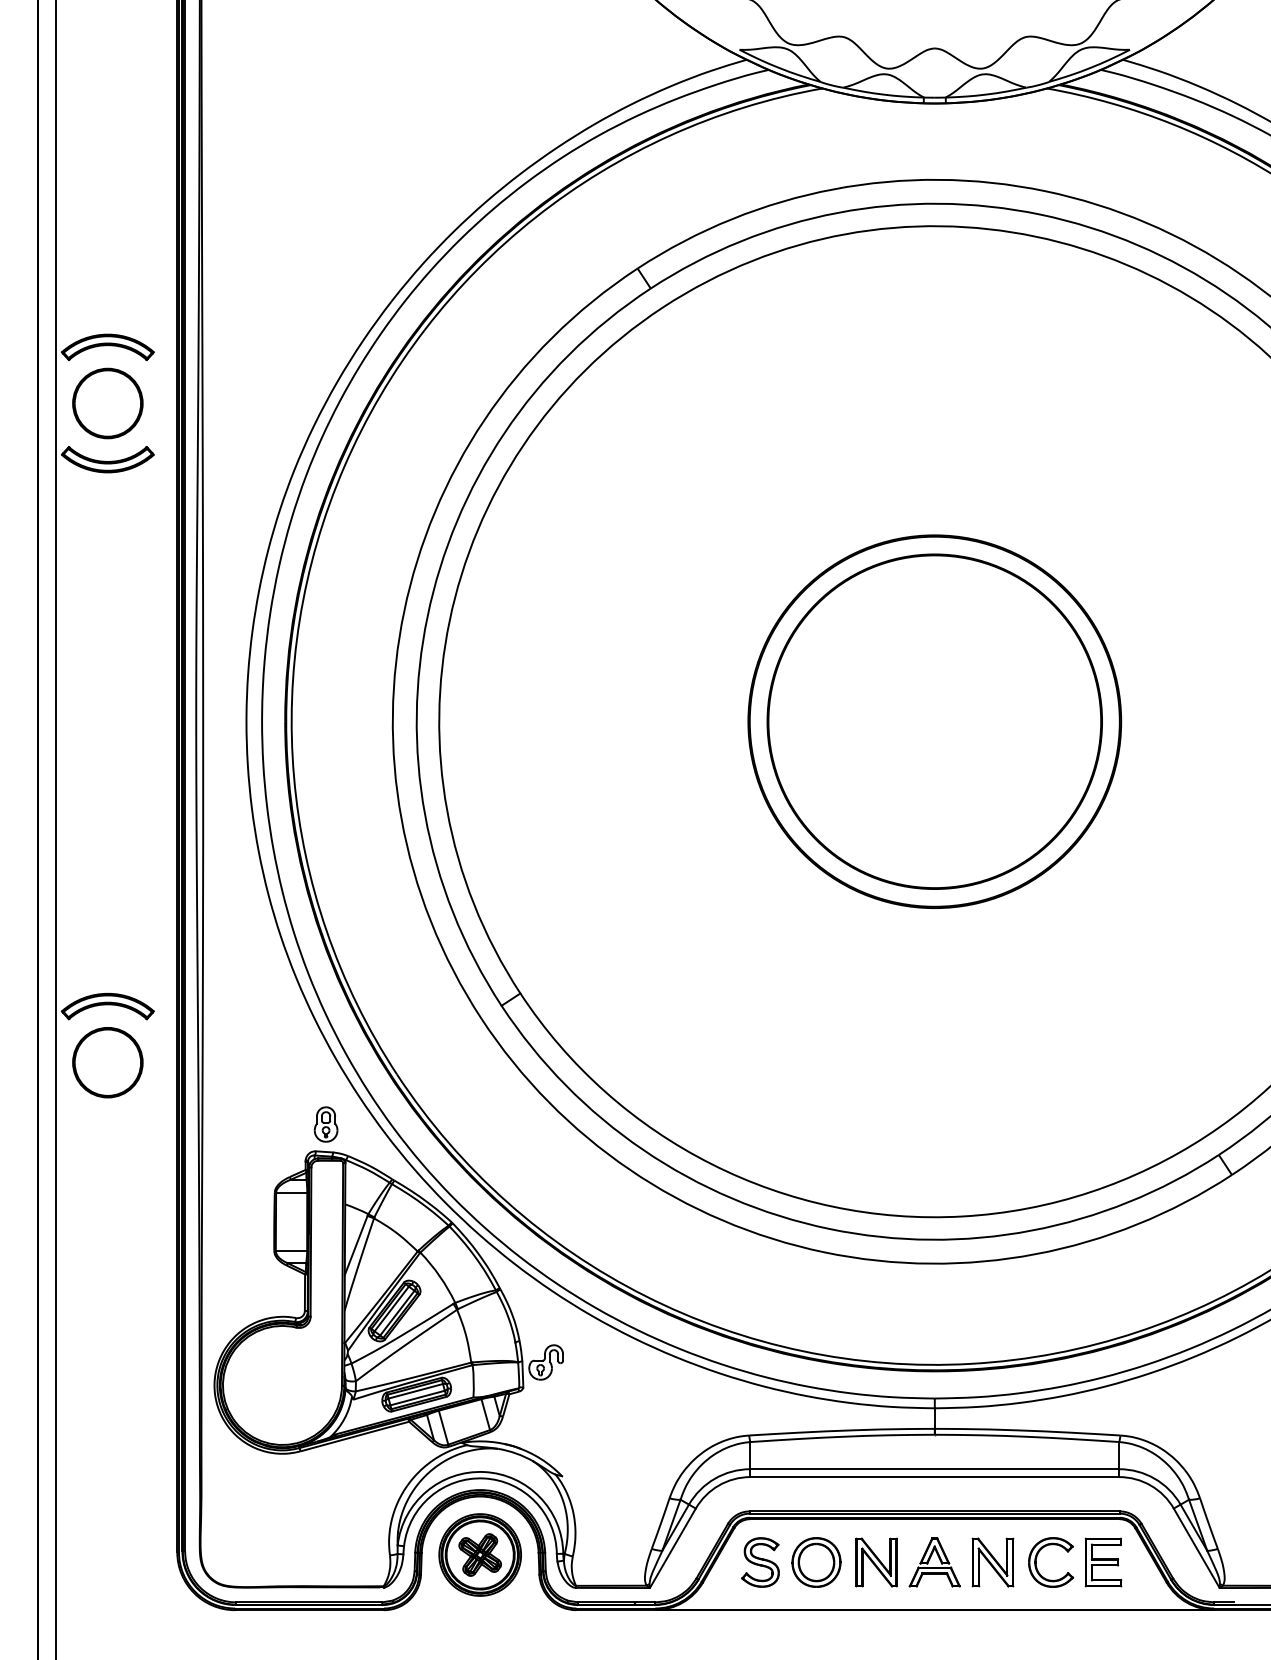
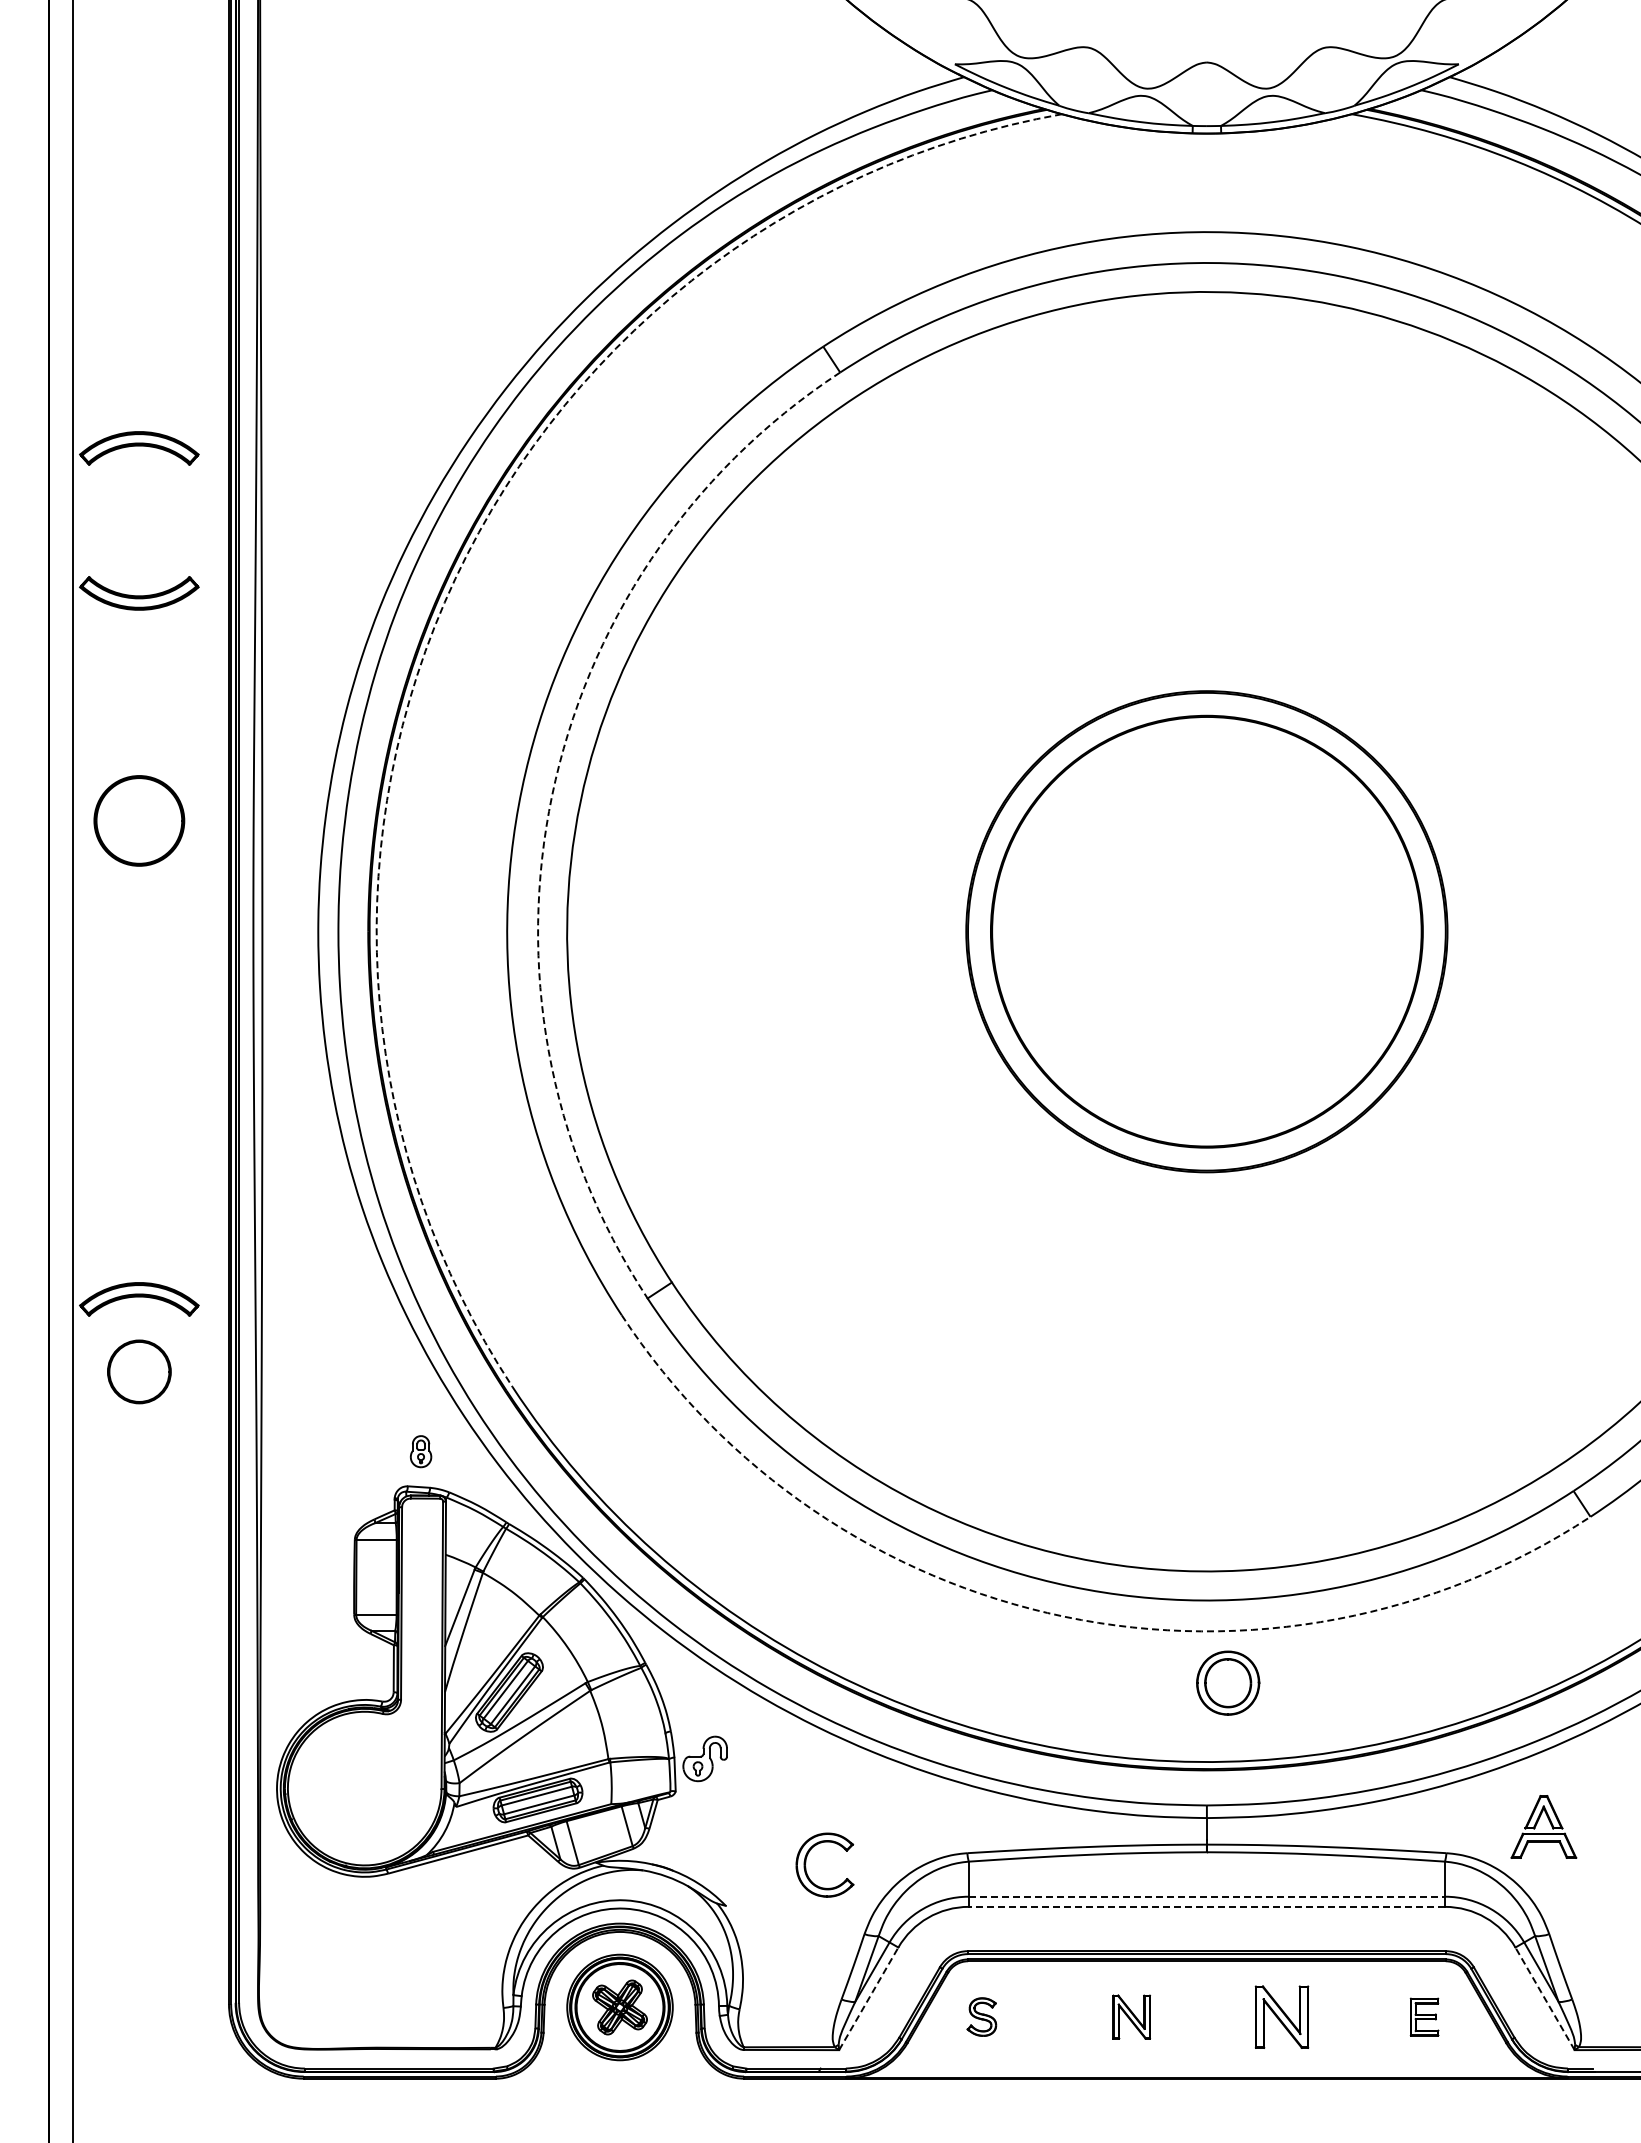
part: (107, 403) -> (139, 820), moved
arc: (344, 466) -> (444, 602), solid -> dashed
arc: (427, 616) -> (552, 795), solid -> dashed
part: (107, 1062) -> (139, 1371), size x0.7
part: (325, 1124) -> (420, 1451), size x0.7
arc: (824, 1252) -> (1064, 1616), solid -> dashed
line: (935, 1469) -> (1207, 1896), solid -> dashed
line: (934, 1476) -> (1206, 1906), solid -> dashed
line: (673, 1547) -> (869, 1997), solid -> dashed
line: (1196, 1547) -> (1544, 1997), solid -> dashed
part: (929, 1560) -> (1537, 1824), moved
part: (1036, 1560) -> (806, 1862), moved
part: (760, 1561) -> (981, 2016), size x0.6
part: (816, 1561) -> (1228, 1682), moved
part: (876, 1561) -> (1131, 2016), size x0.7
part: (1103, 1561) -> (1424, 2016), size x0.6

